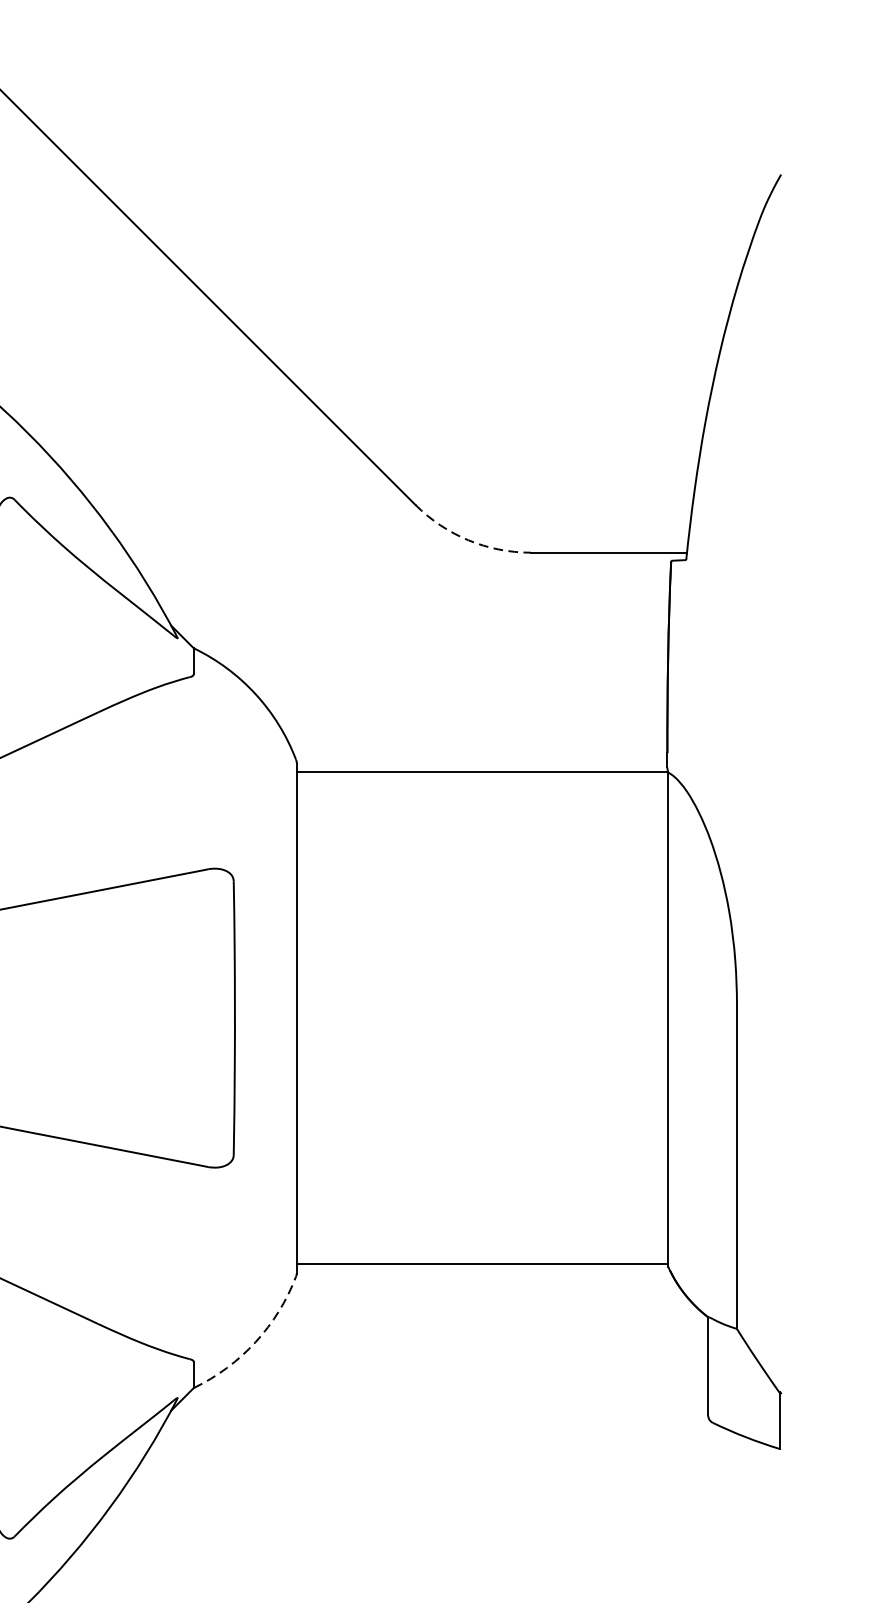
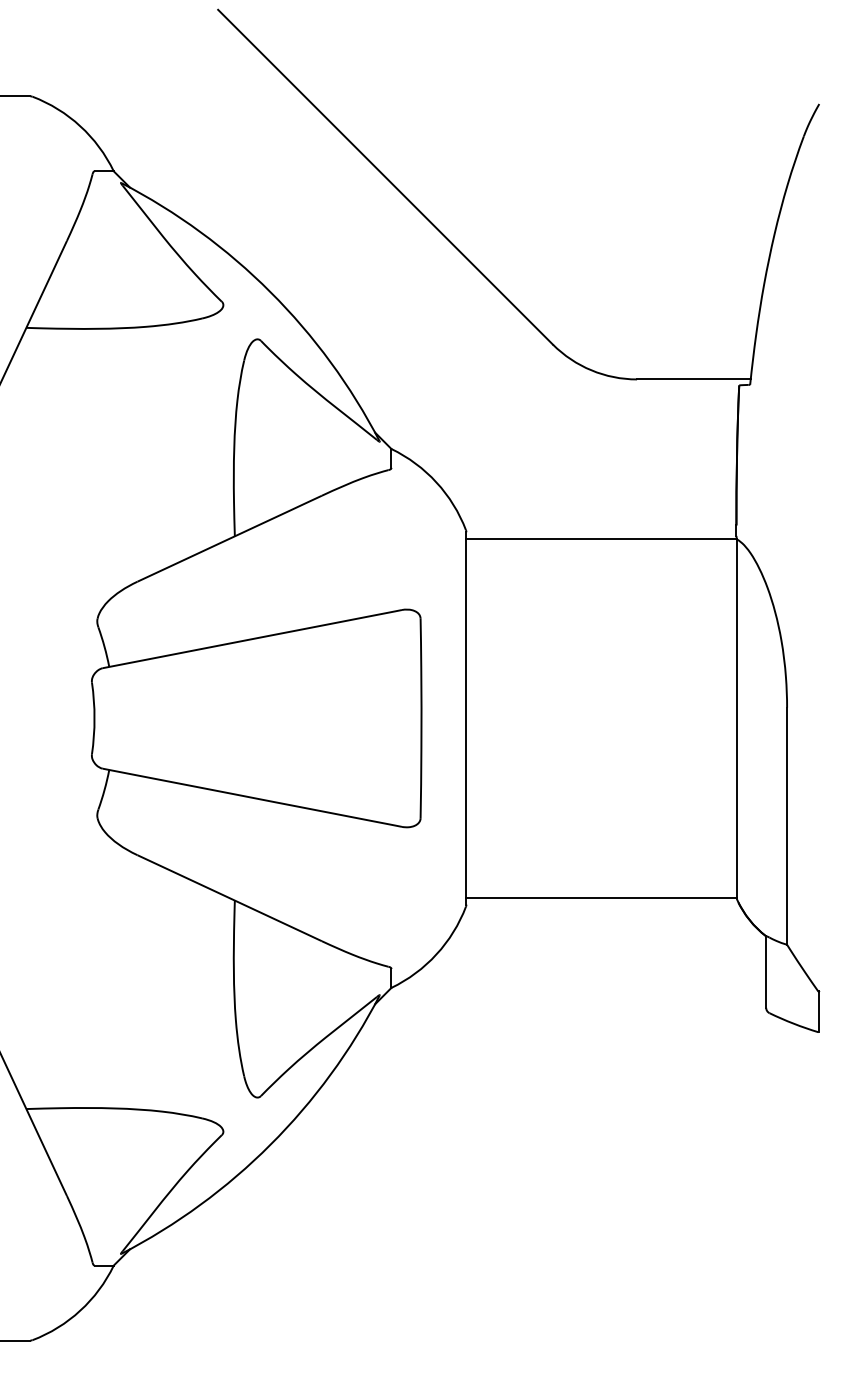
arc: (468, 540) -> (591, 370), dashed -> solid
arc: (255, 1342) -> (436, 954), dashed -> solid

